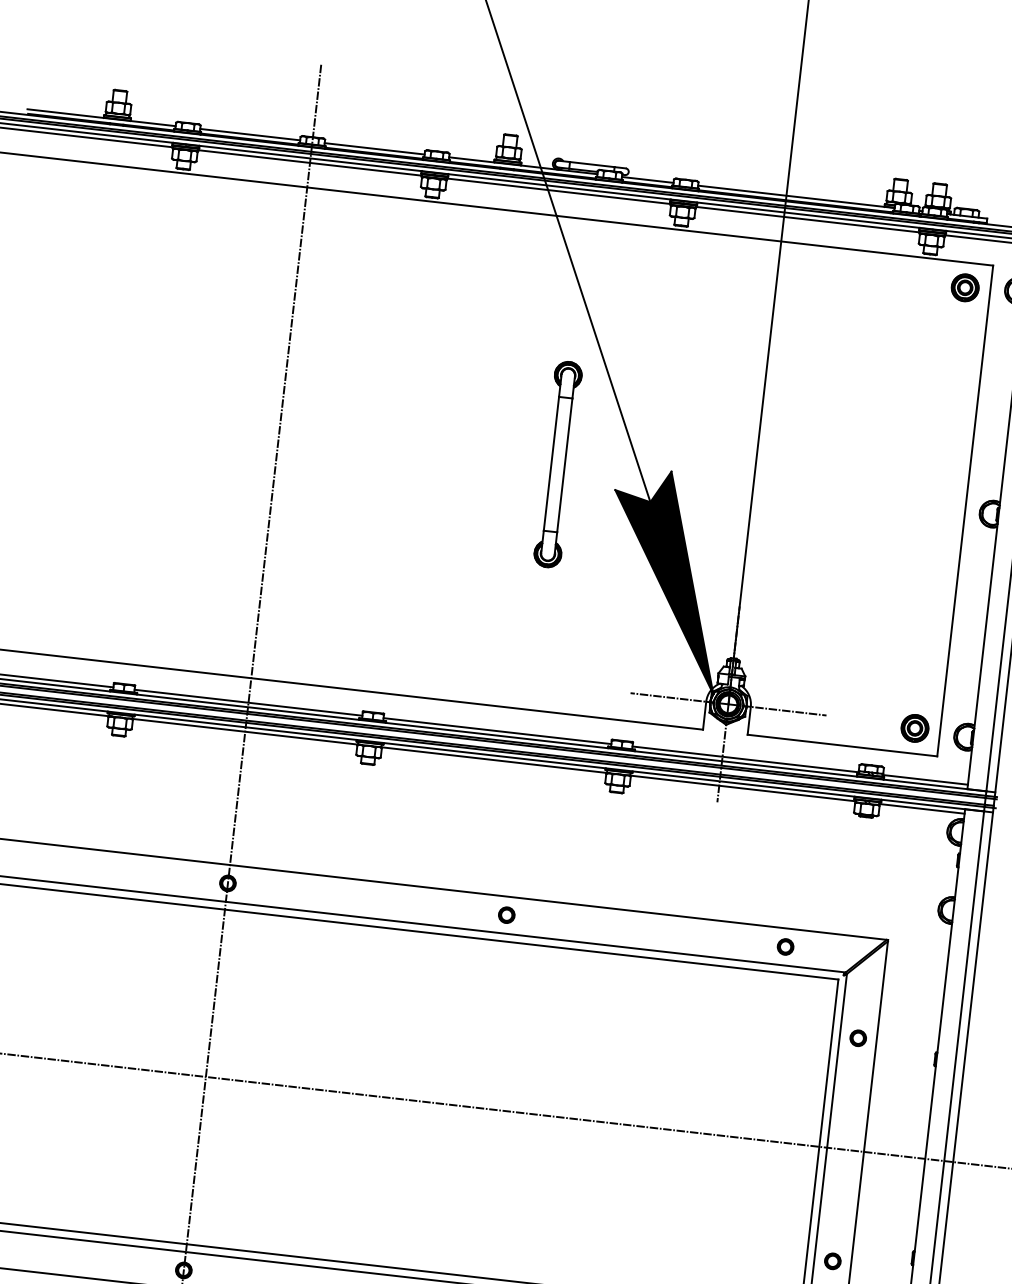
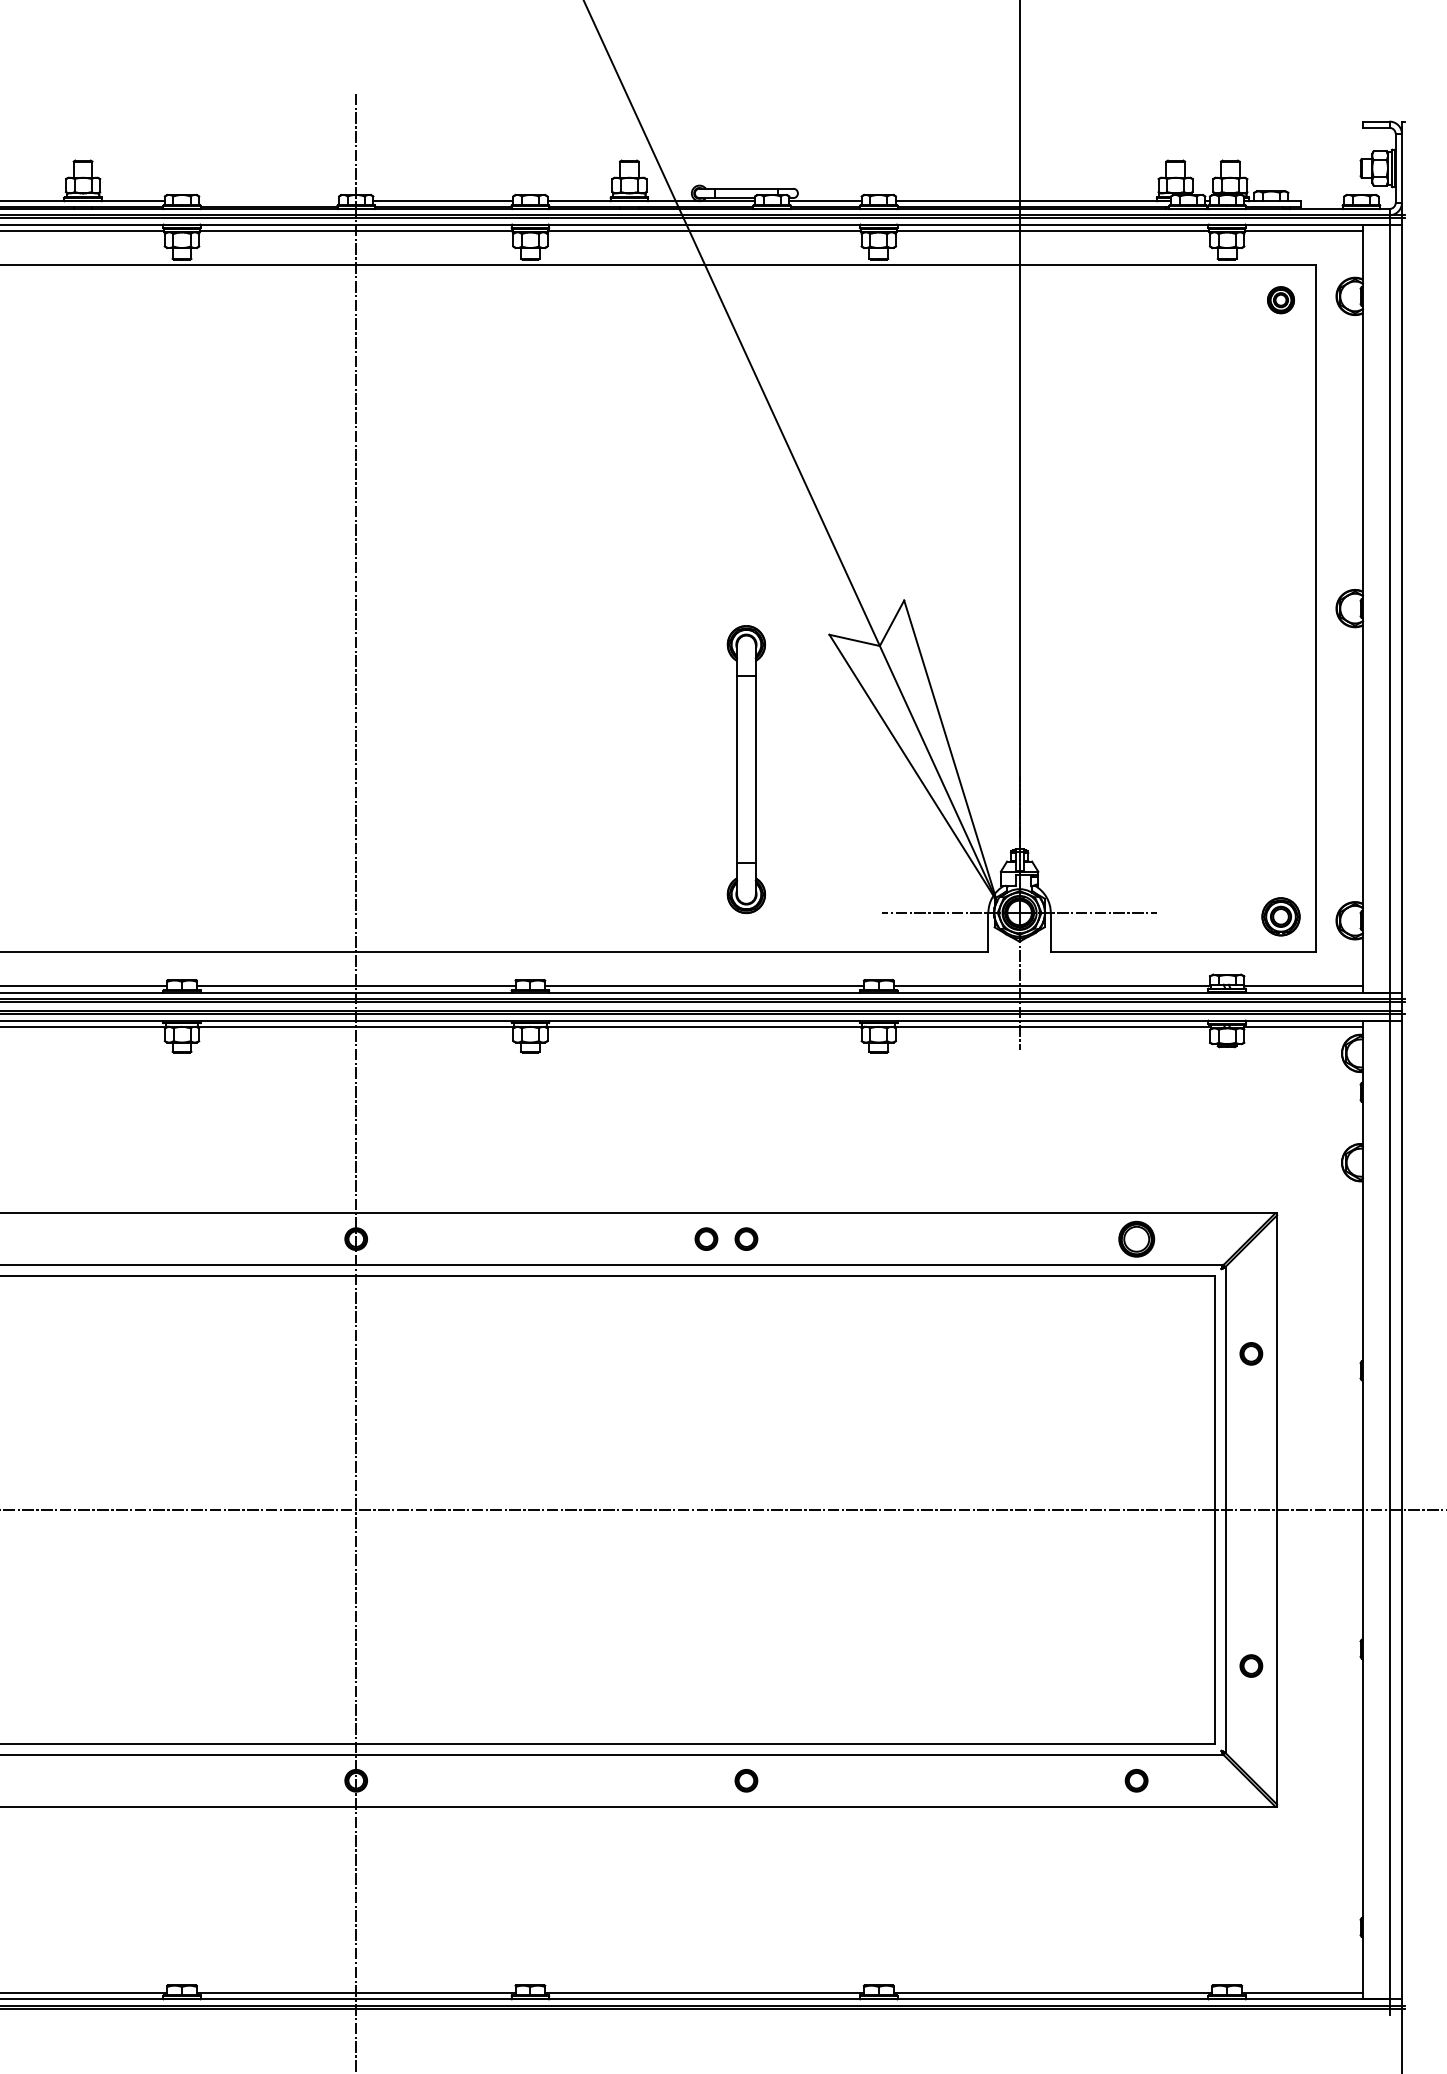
line: (250, 134) -> (269, 201), removed
part: (964, 287) -> (1280, 299), size x0.7
part: (558, 464) -> (746, 769), moved
fill: (665, 579) -> (913, 750), removed
part: (478, 911) -> (706, 1238), added
part: (785, 946) -> (1136, 1238), size x1.6

